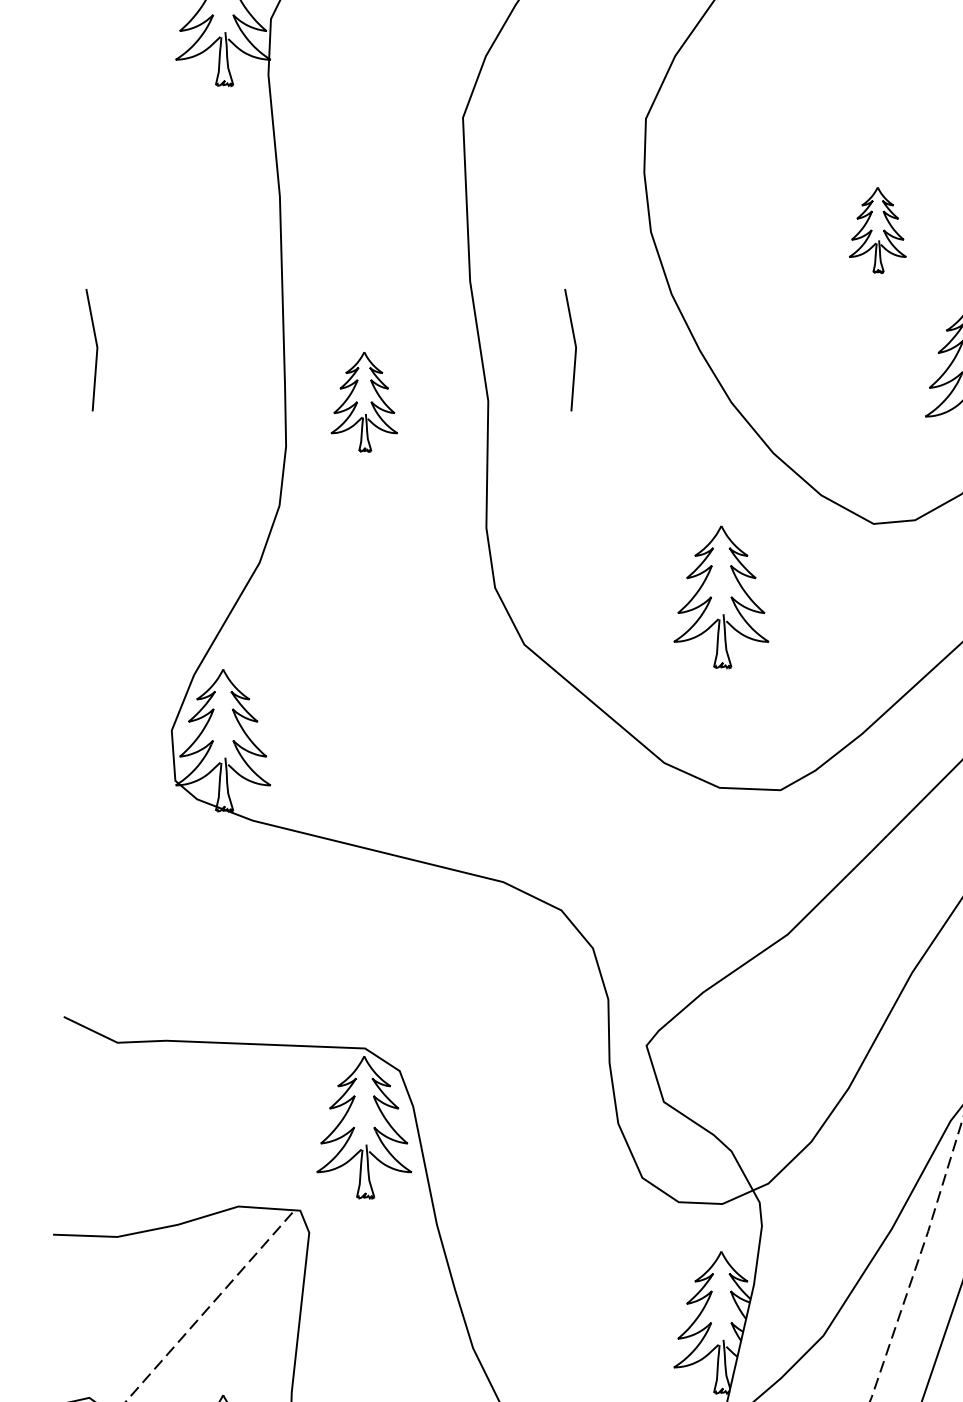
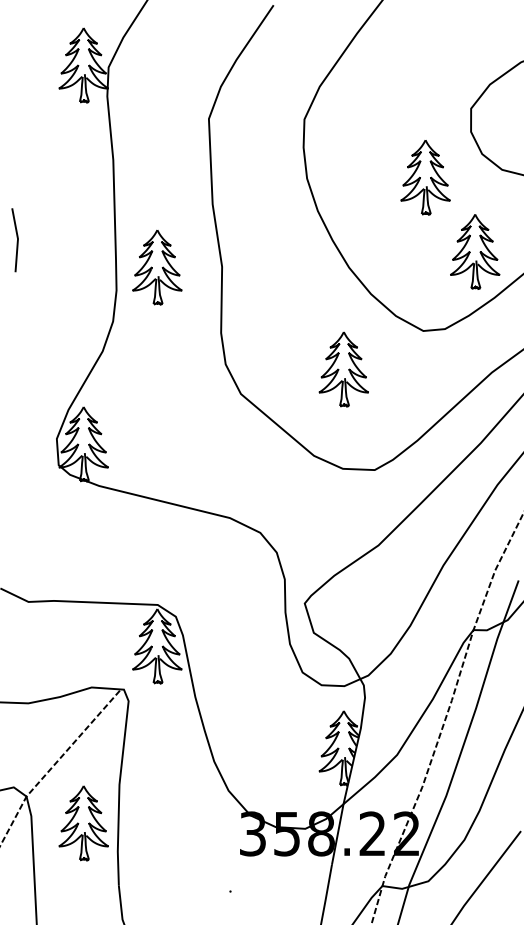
part: (877, 229) -> (425, 177), size x1.67
line: (573, 352) -> (266, 241), removed
part: (364, 402) -> (157, 267), size x1.43

